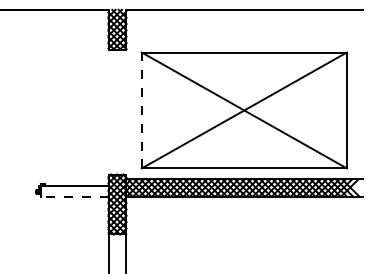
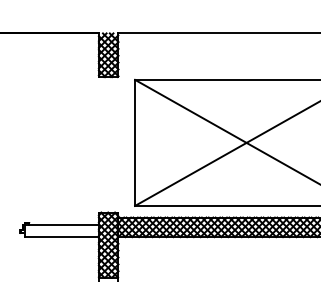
line: (141, 110) -> (134, 142), dashed -> solid
line: (74, 196) -> (61, 236), dashed -> solid

